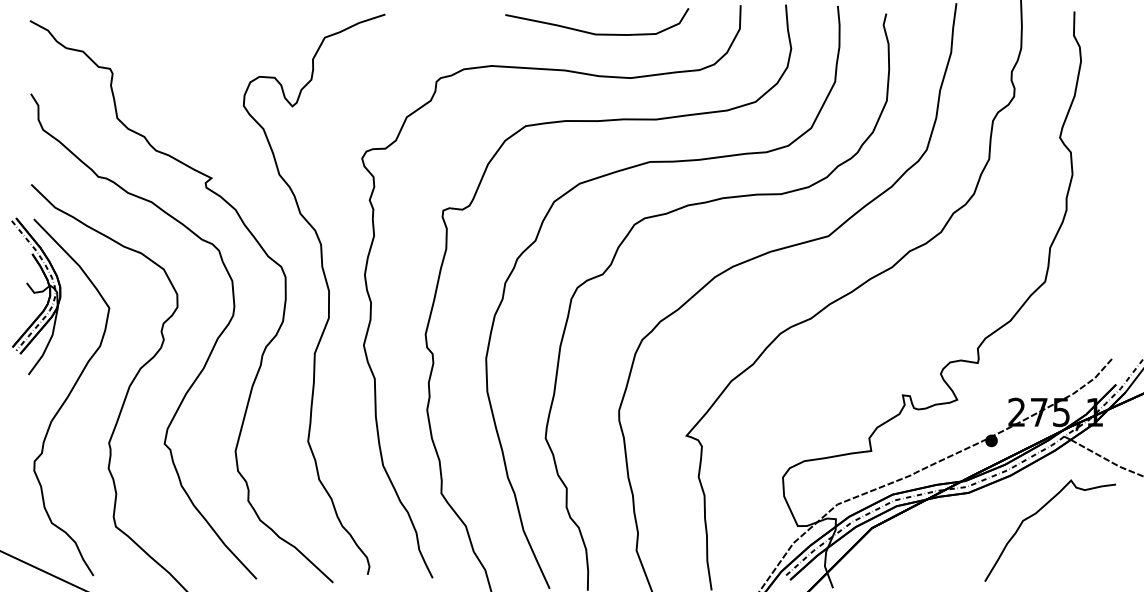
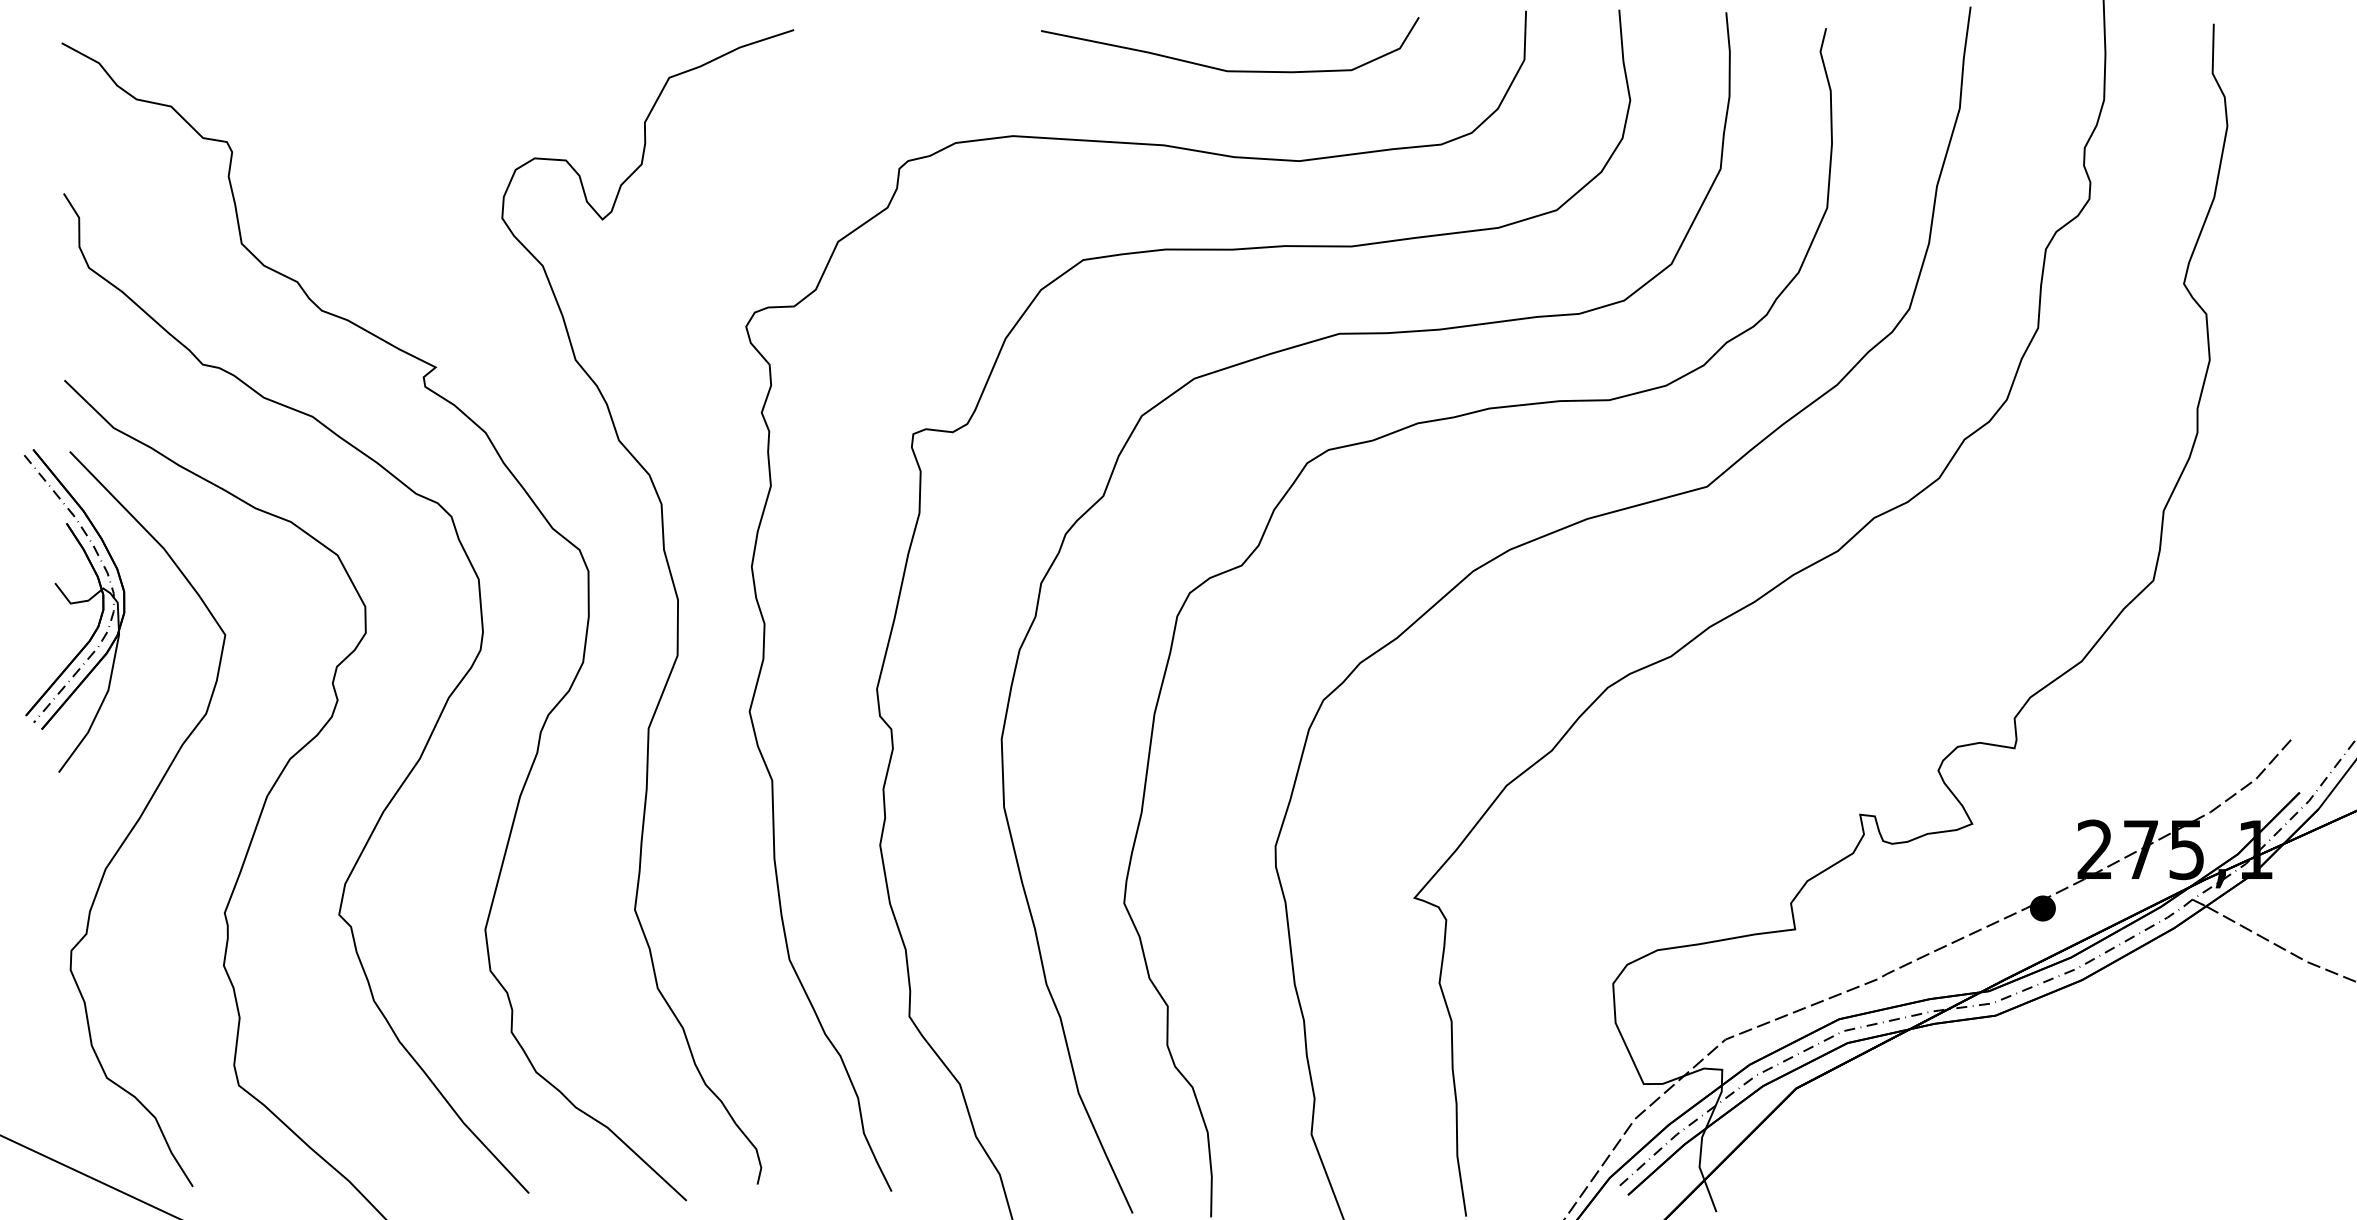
curve: (1036, 514) -> (2135, 1060), removed

